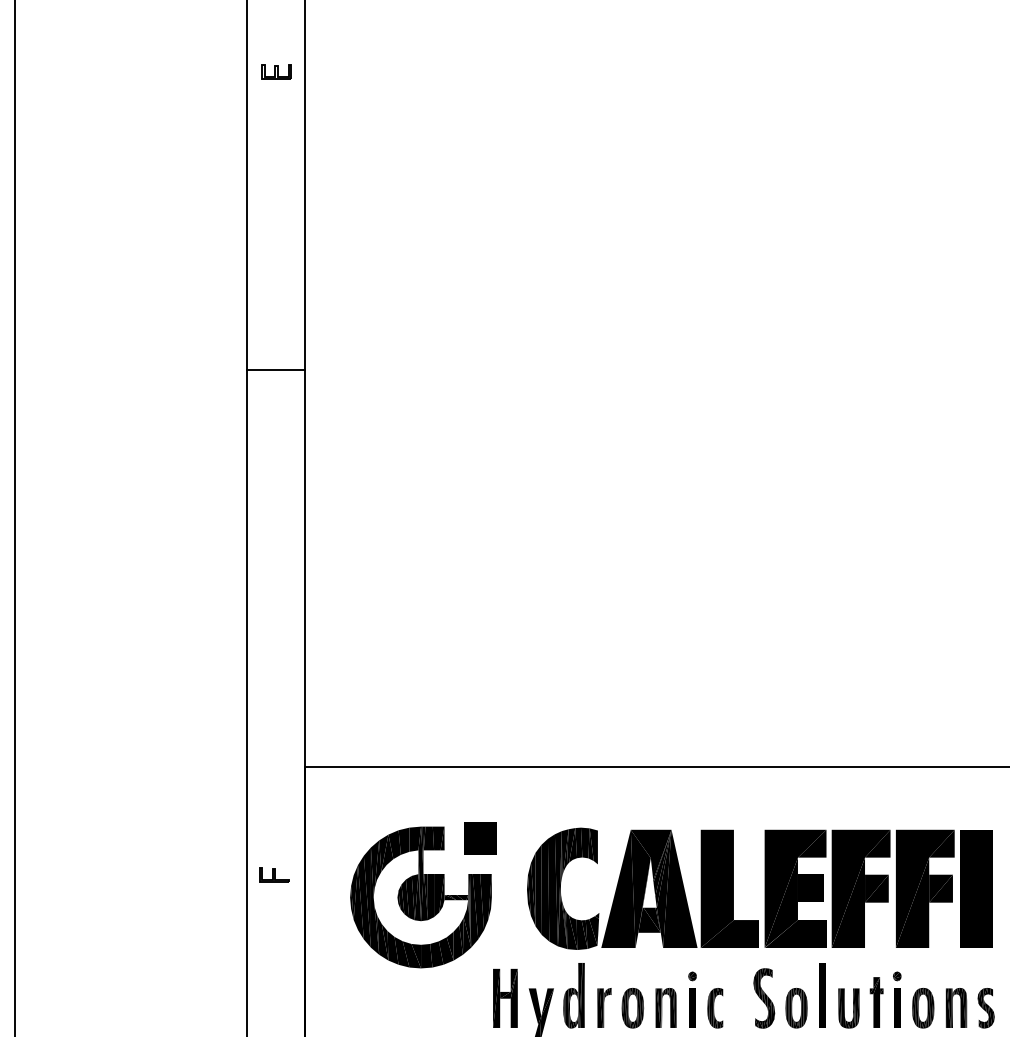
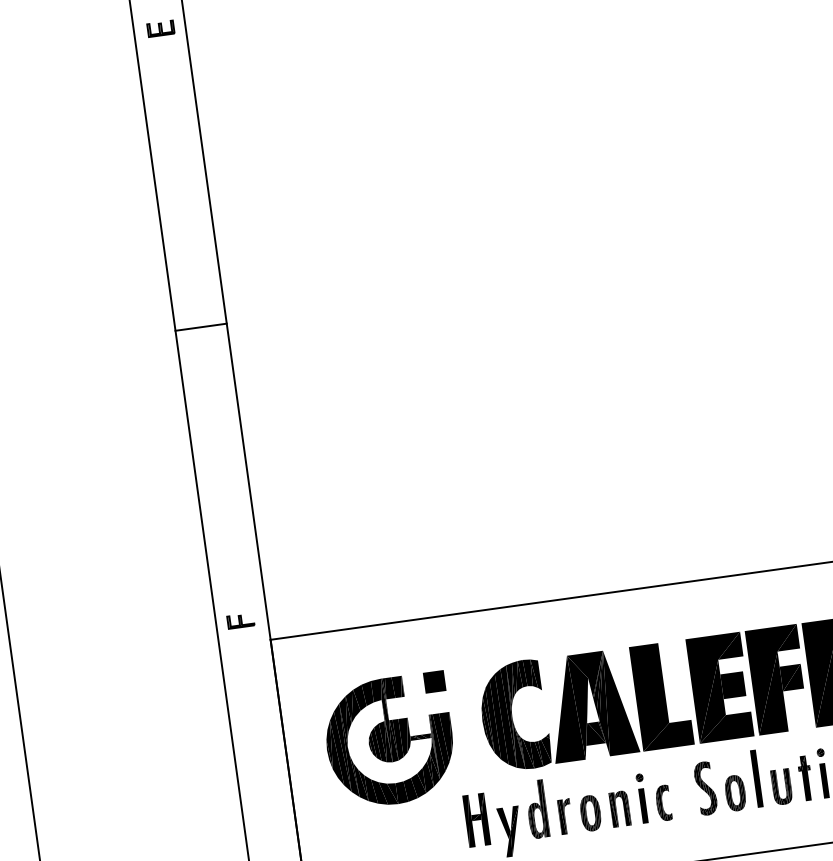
line: (275, 370) -> (201, 327), moved
part: (479, 838) -> (434, 682), size x0.71
part: (274, 874) -> (240, 620), moved

